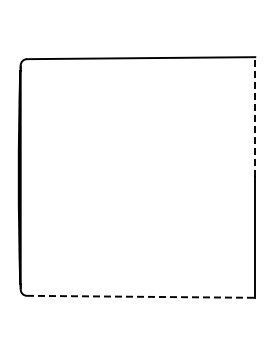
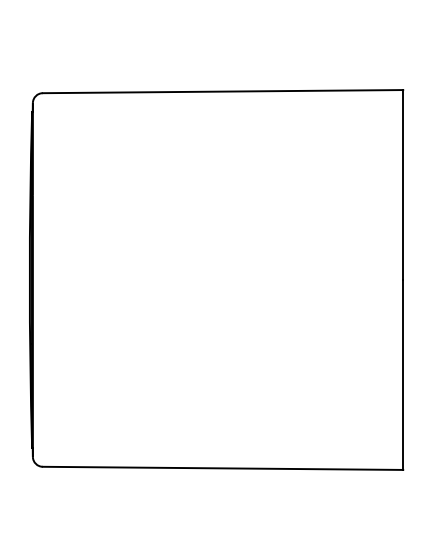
line: (255, 116) -> (403, 183), dashed -> solid
line: (141, 296) -> (223, 467), dashed -> solid

